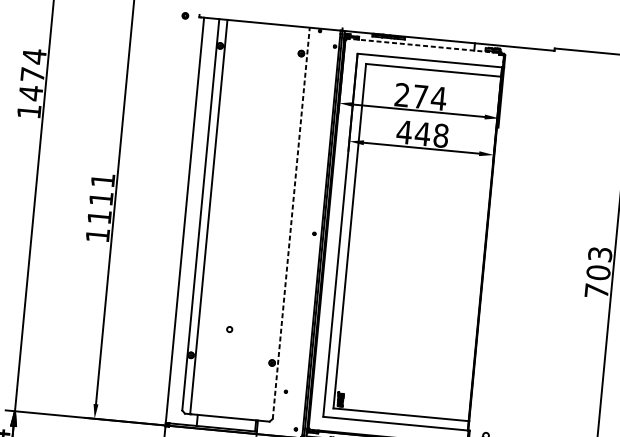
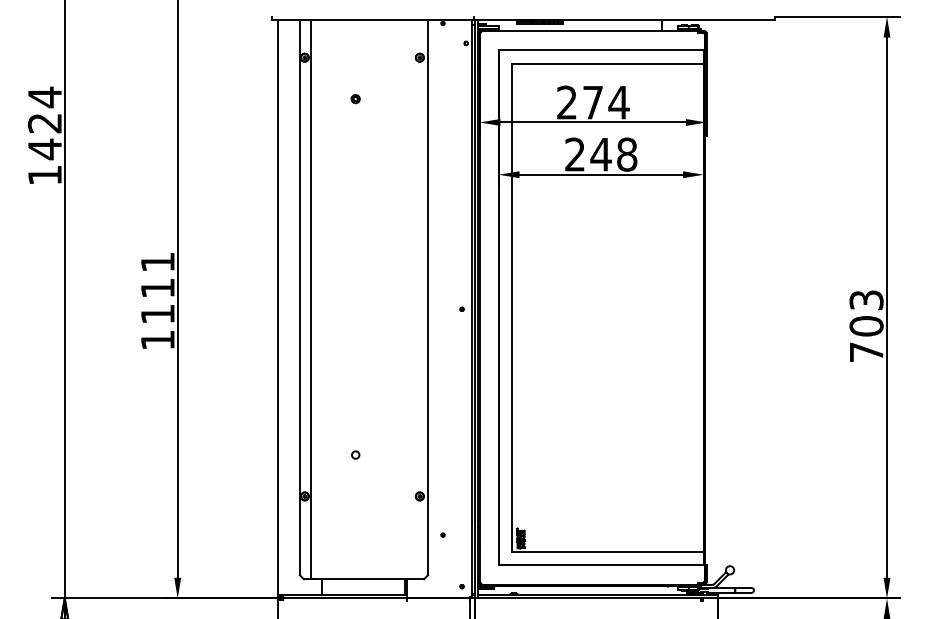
part: (185, 16) -> (355, 99), moved
line: (422, 45) -> (589, 30), dashed -> solid
text: (32, 74) -> (44, 123), 1474 -> 1424
text: (404, 132) -> (574, 154), 448 -> 248
line: (291, 223) -> (428, 297), dashed -> solid

